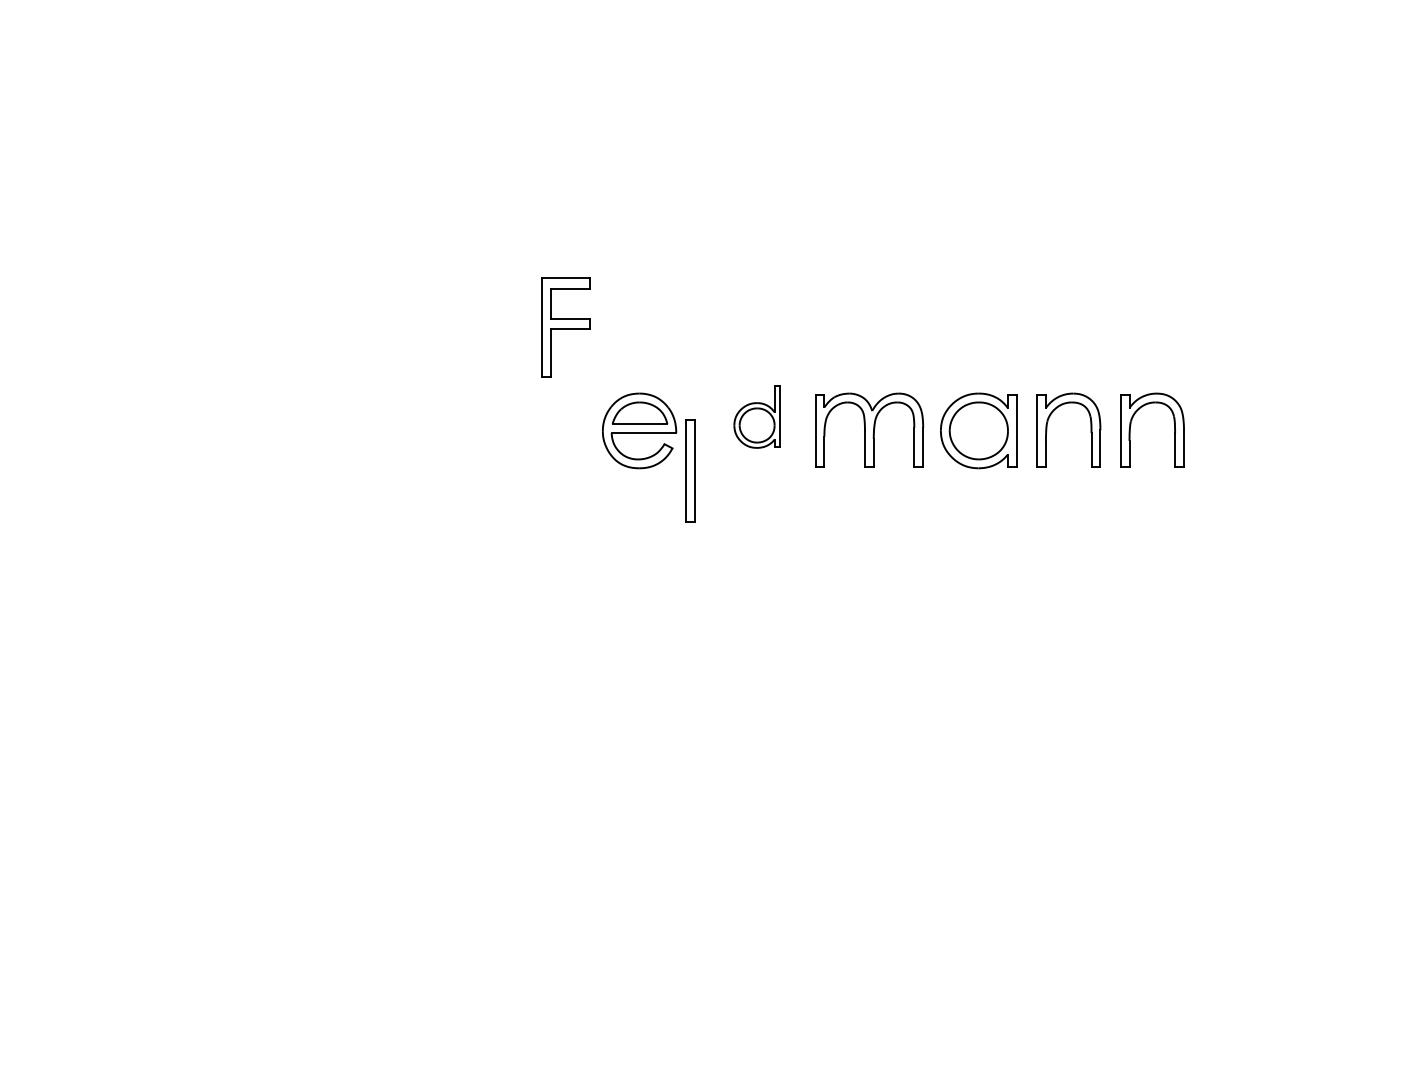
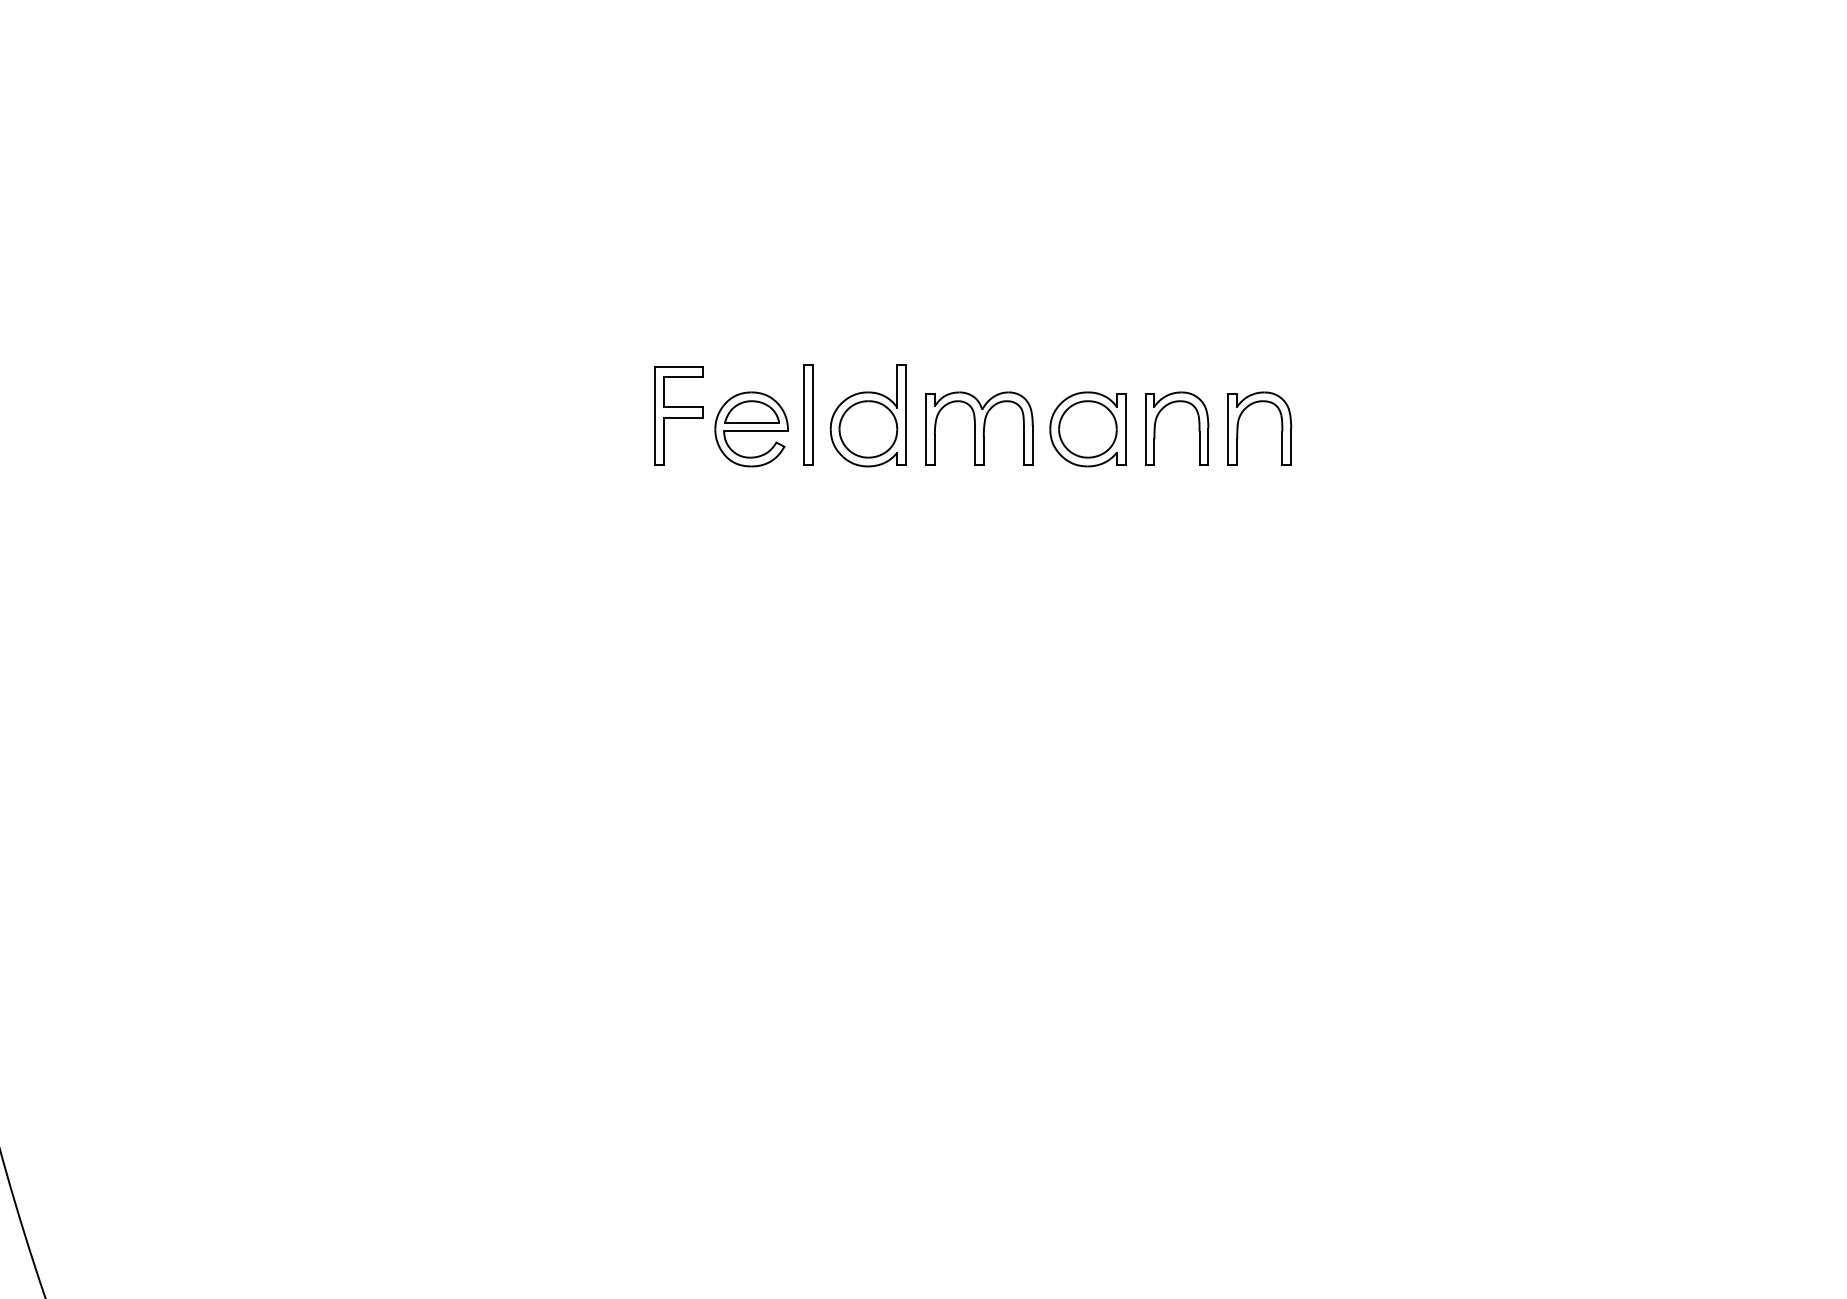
part: (565, 327) -> (678, 415), moved
part: (756, 416) -> (867, 415), size x1.67
part: (689, 470) -> (808, 414), moved

